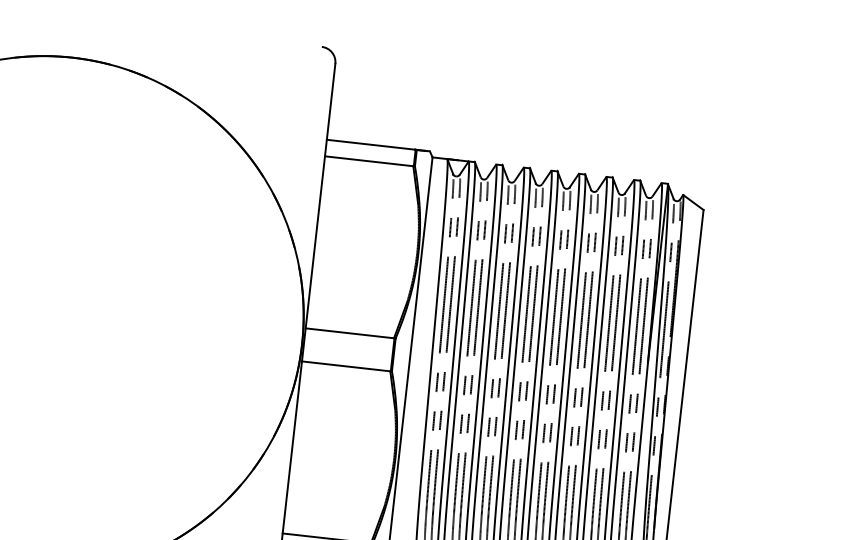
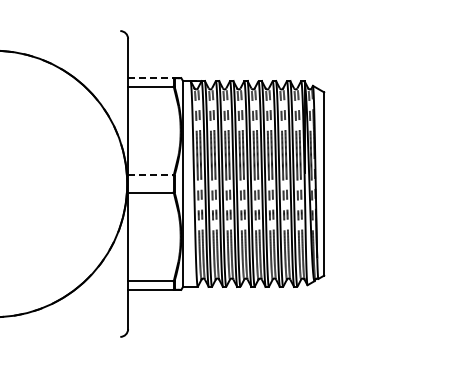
line: (370, 145) -> (150, 78), solid -> dashed
line: (349, 333) -> (150, 175), solid -> dashed

